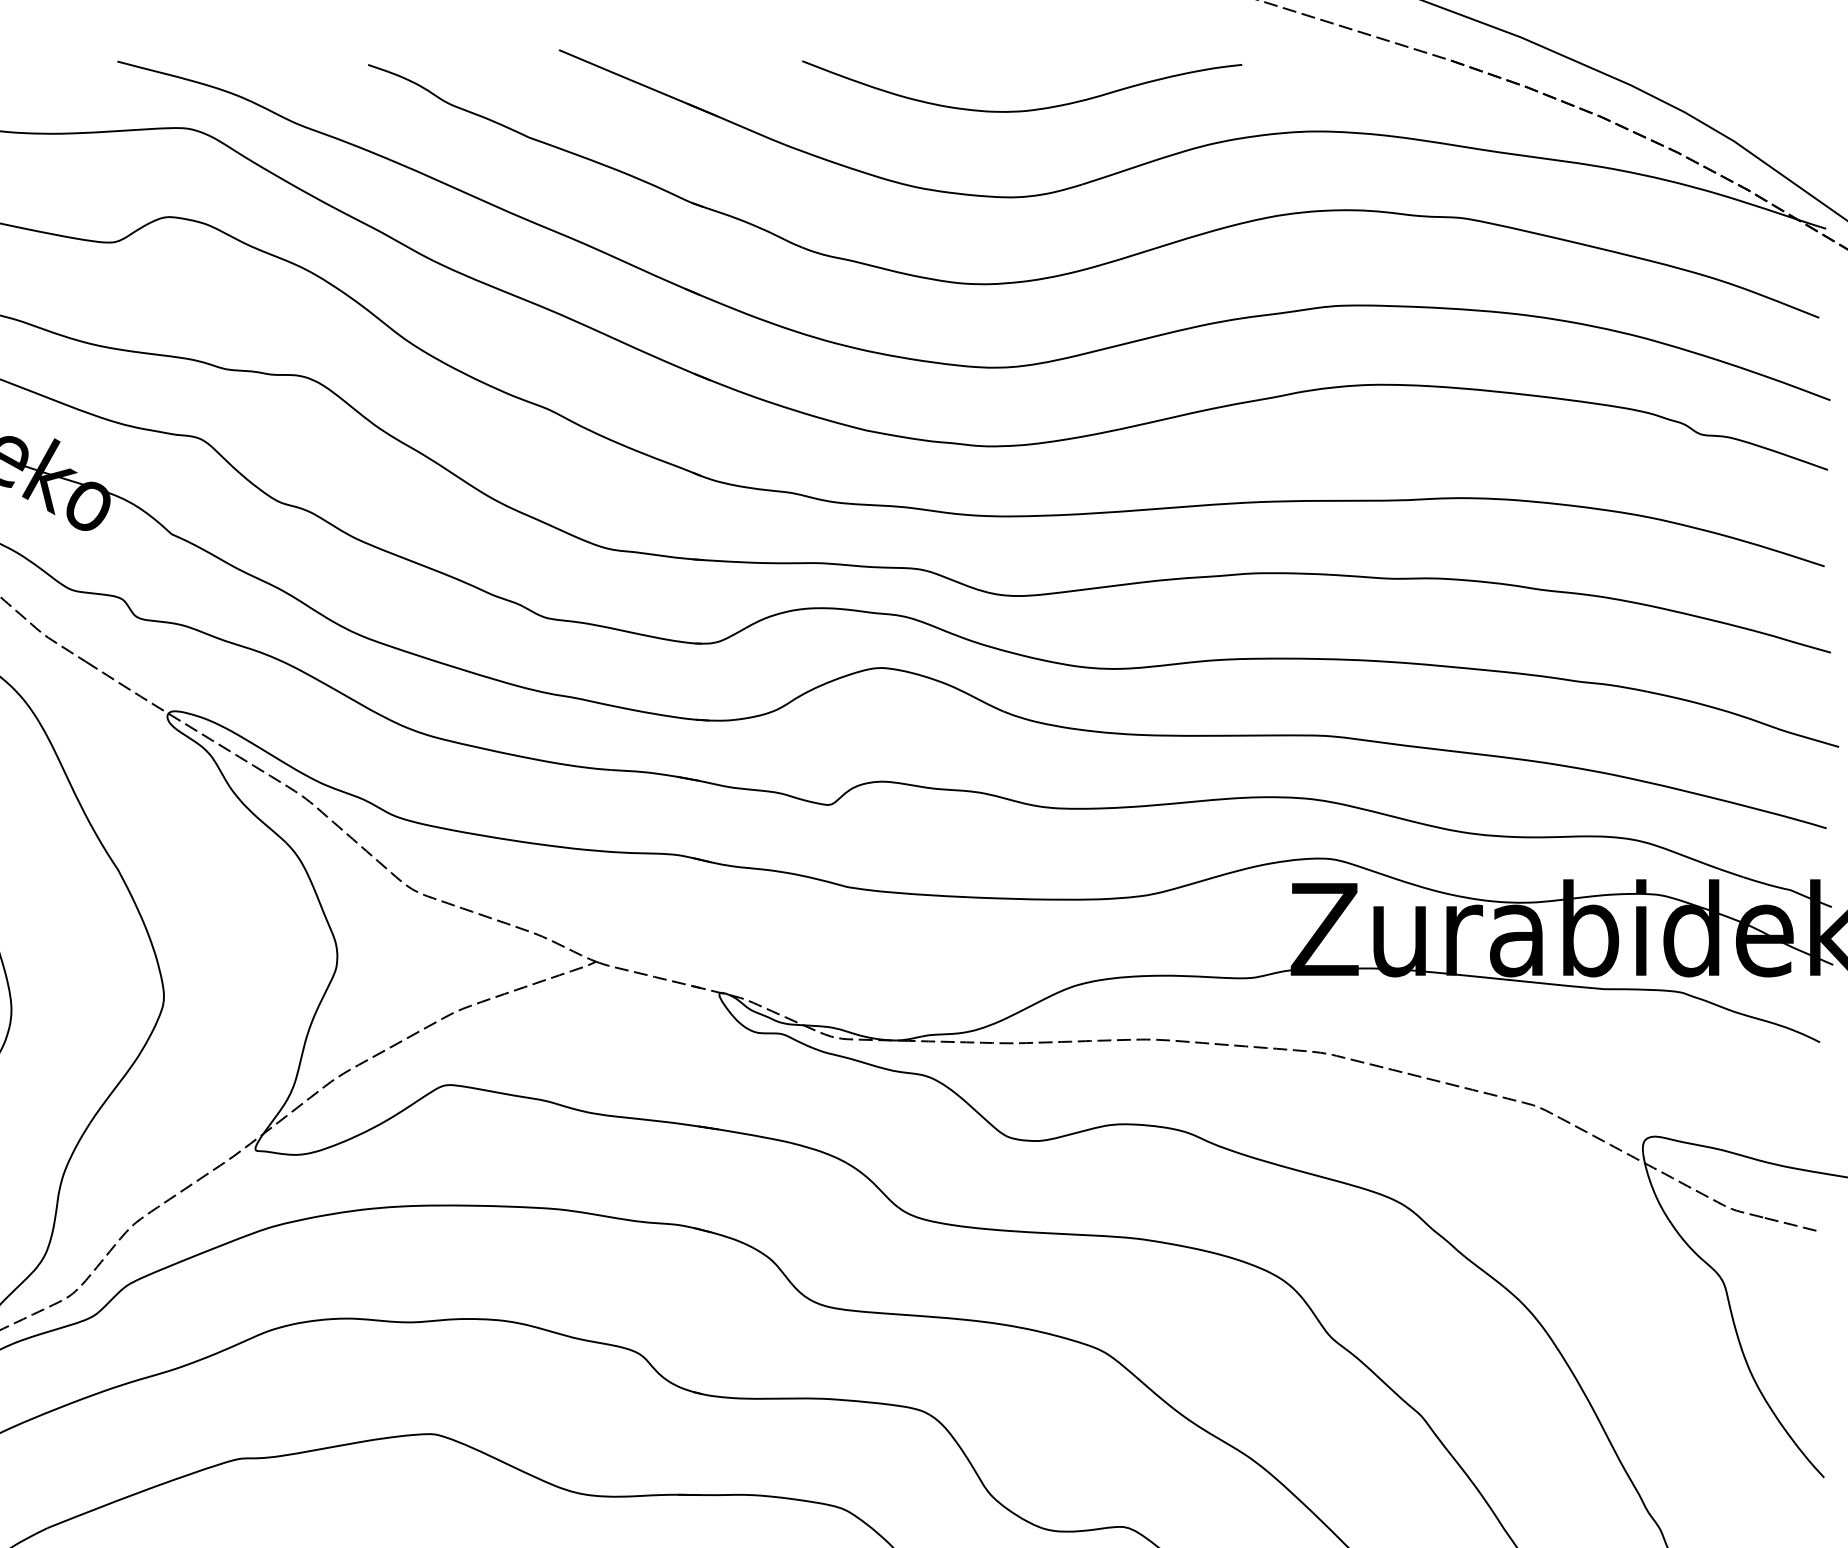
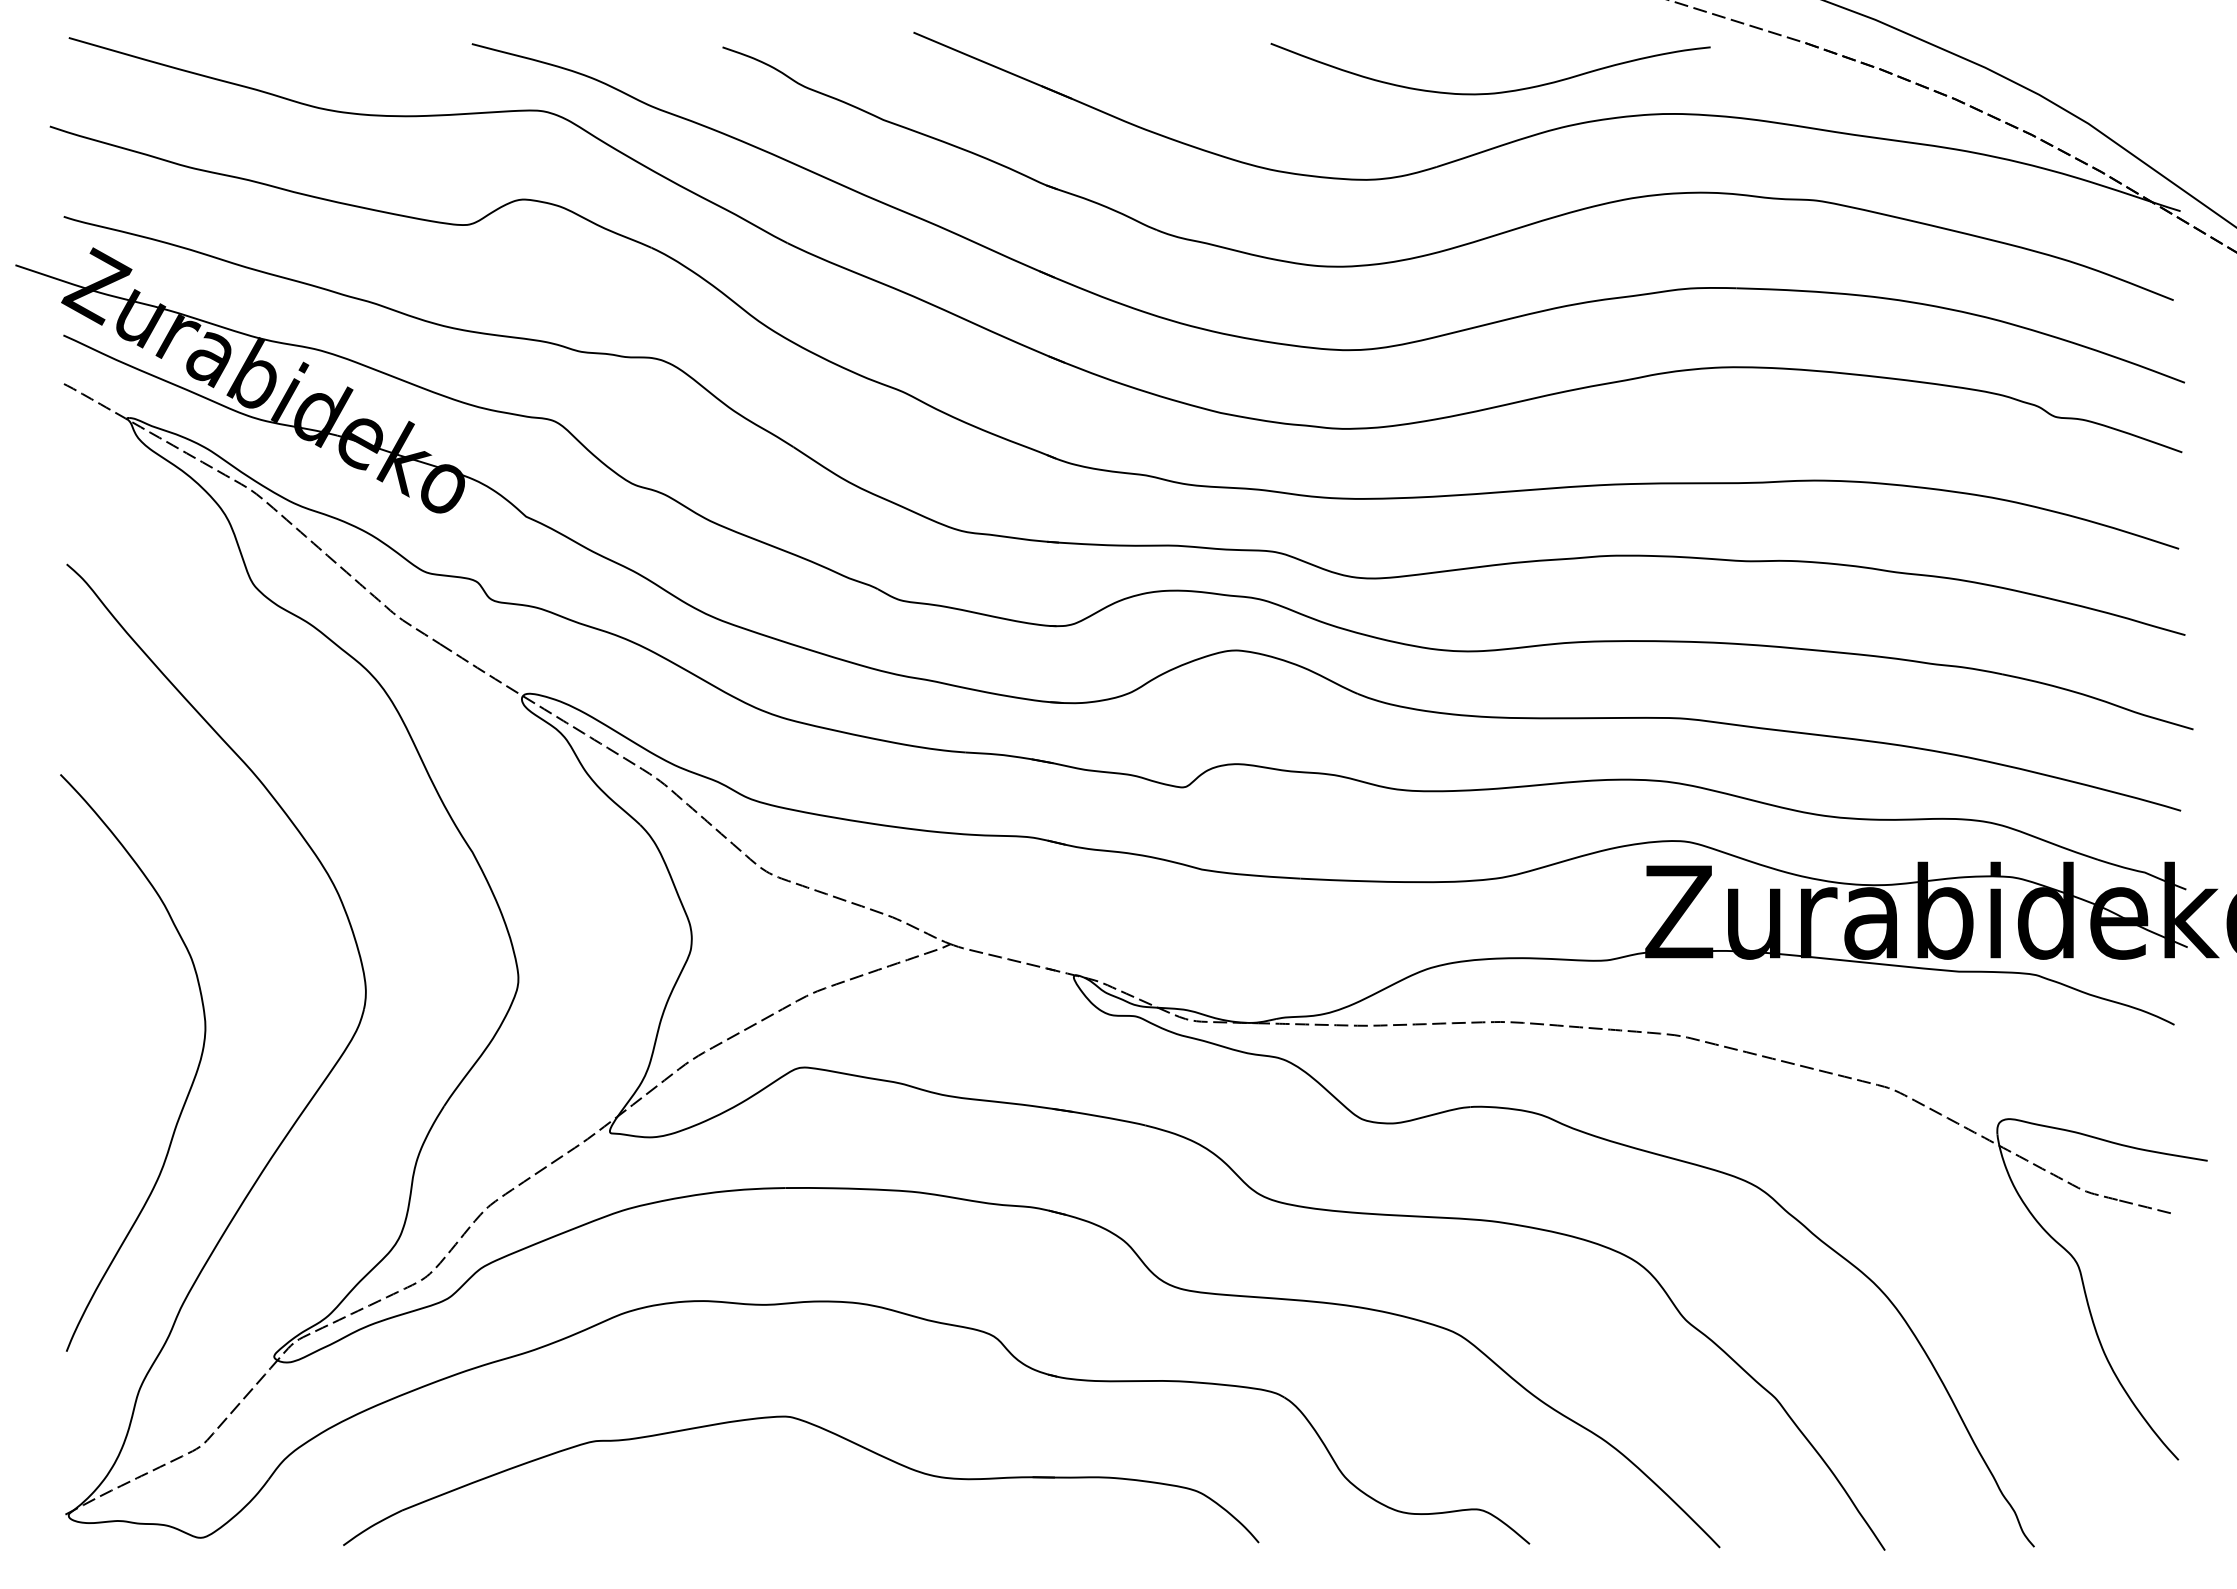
curve: (1022, 110) -> (1490, 92), moved

